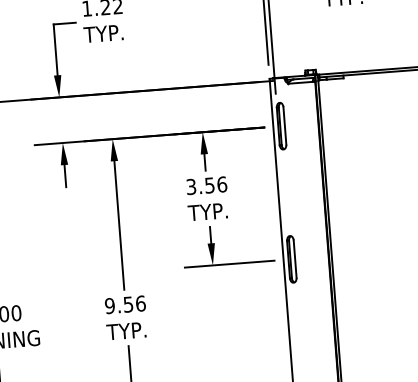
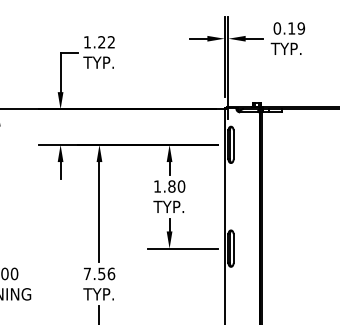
text: (206, 185) -> (169, 186), 3.56 -> 1.80
text: (110, 305) -> (87, 273), 9.56 -> 7.56

